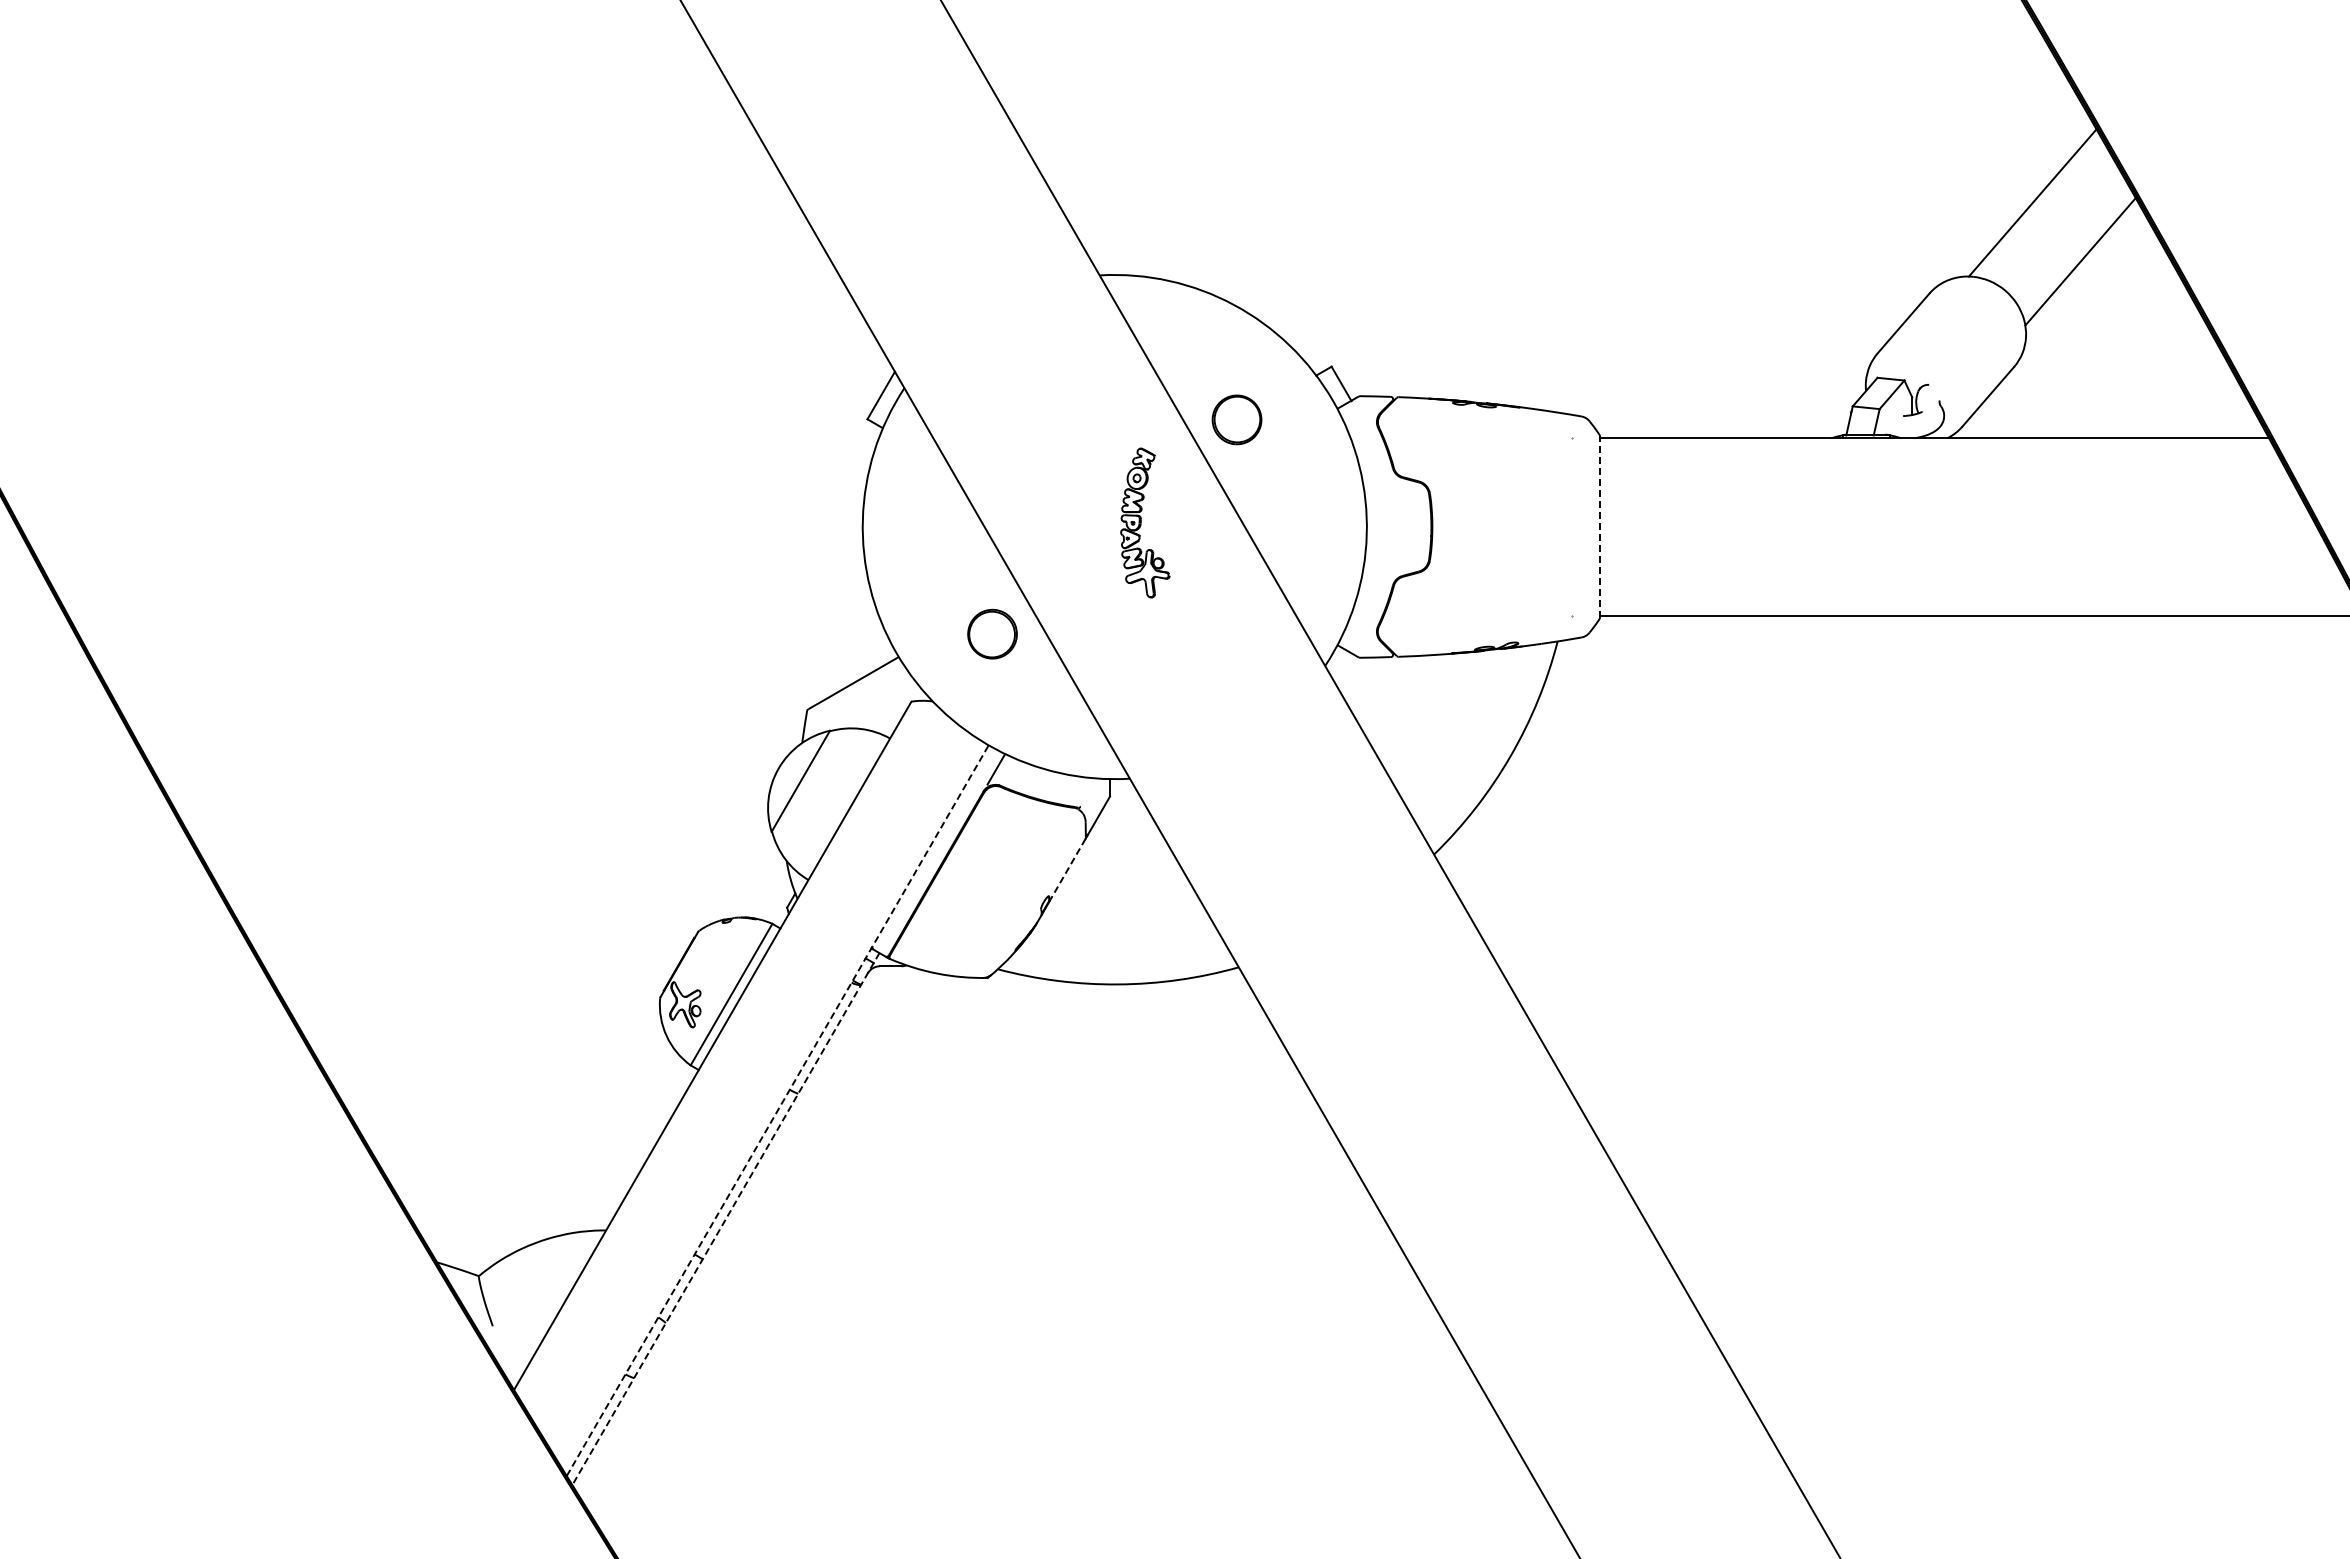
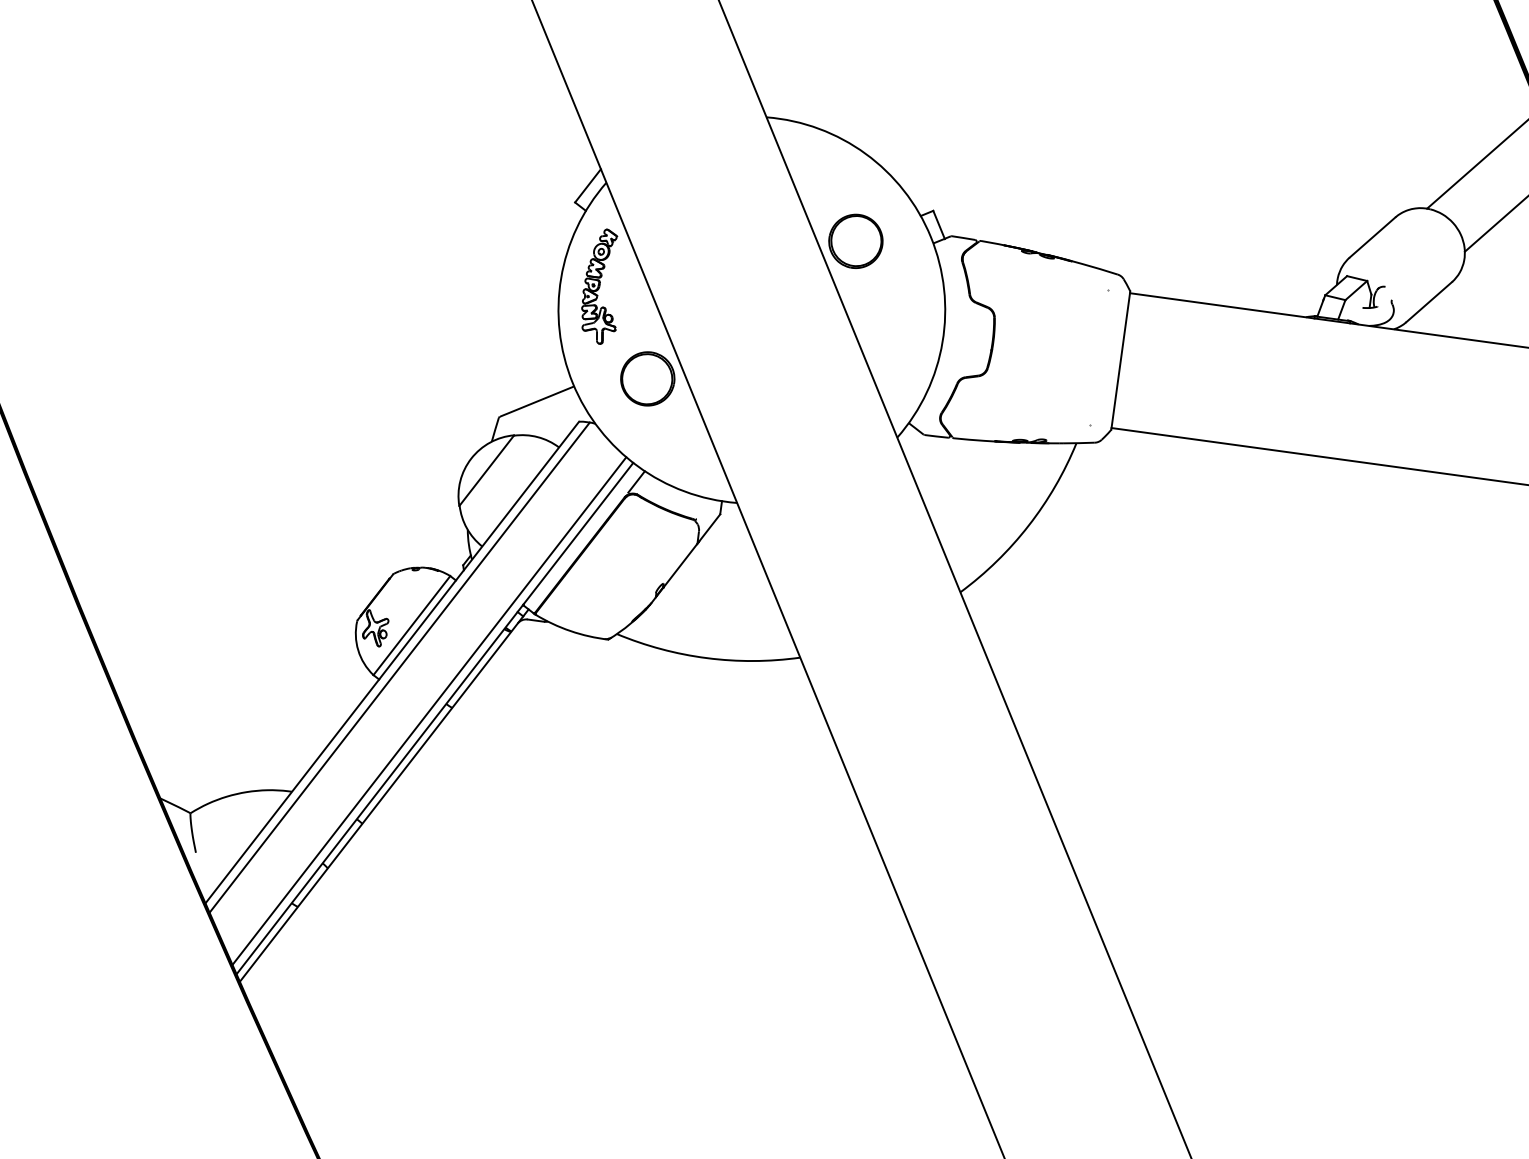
part: (1236, 419) -> (855, 241), size x1.43
part: (1145, 522) -> (603, 286), moved
line: (1600, 526) -> (1121, 360), dashed -> solid
part: (992, 633) -> (647, 378), size x1.43
line: (1067, 869) -> (680, 565), dashed -> solid
line: (723, 1050) -> (399, 667), added
line: (768, 1101) -> (428, 710), added
line: (777, 1110) -> (434, 718), dashed -> solid
line: (725, 1219) -> (383, 795), dashed -> solid

